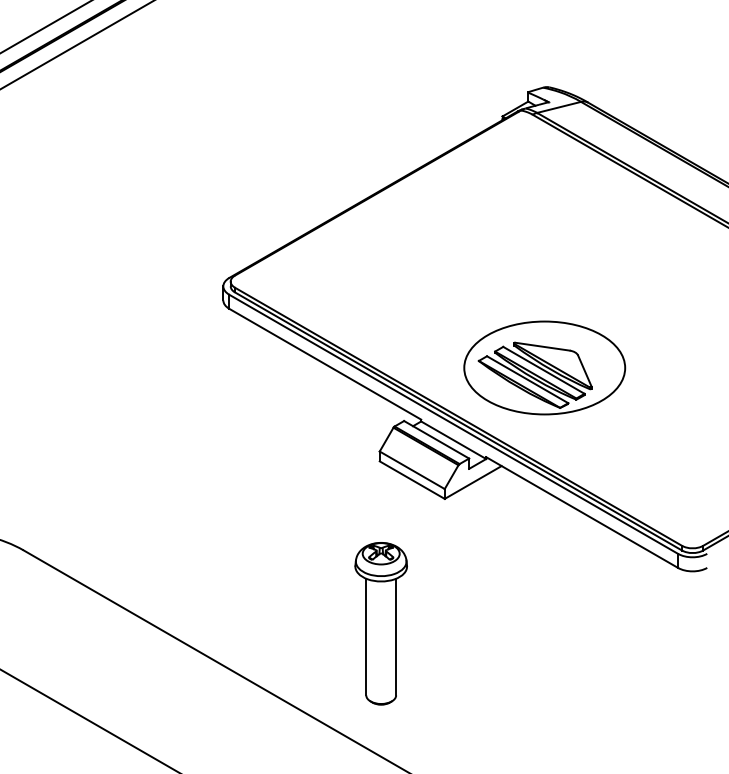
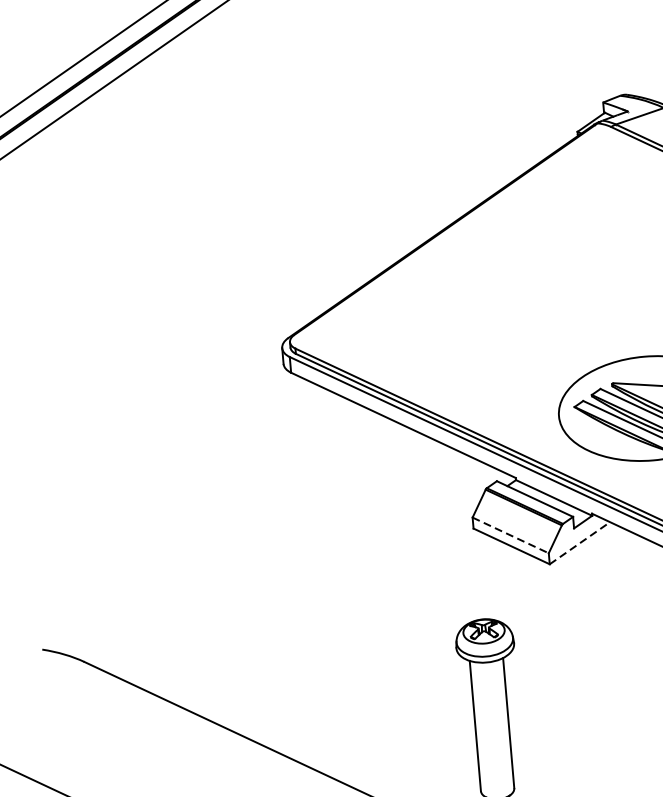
line: (412, 470) -> (511, 535), solid -> dashed
line: (473, 482) -> (580, 543), solid -> dashed

